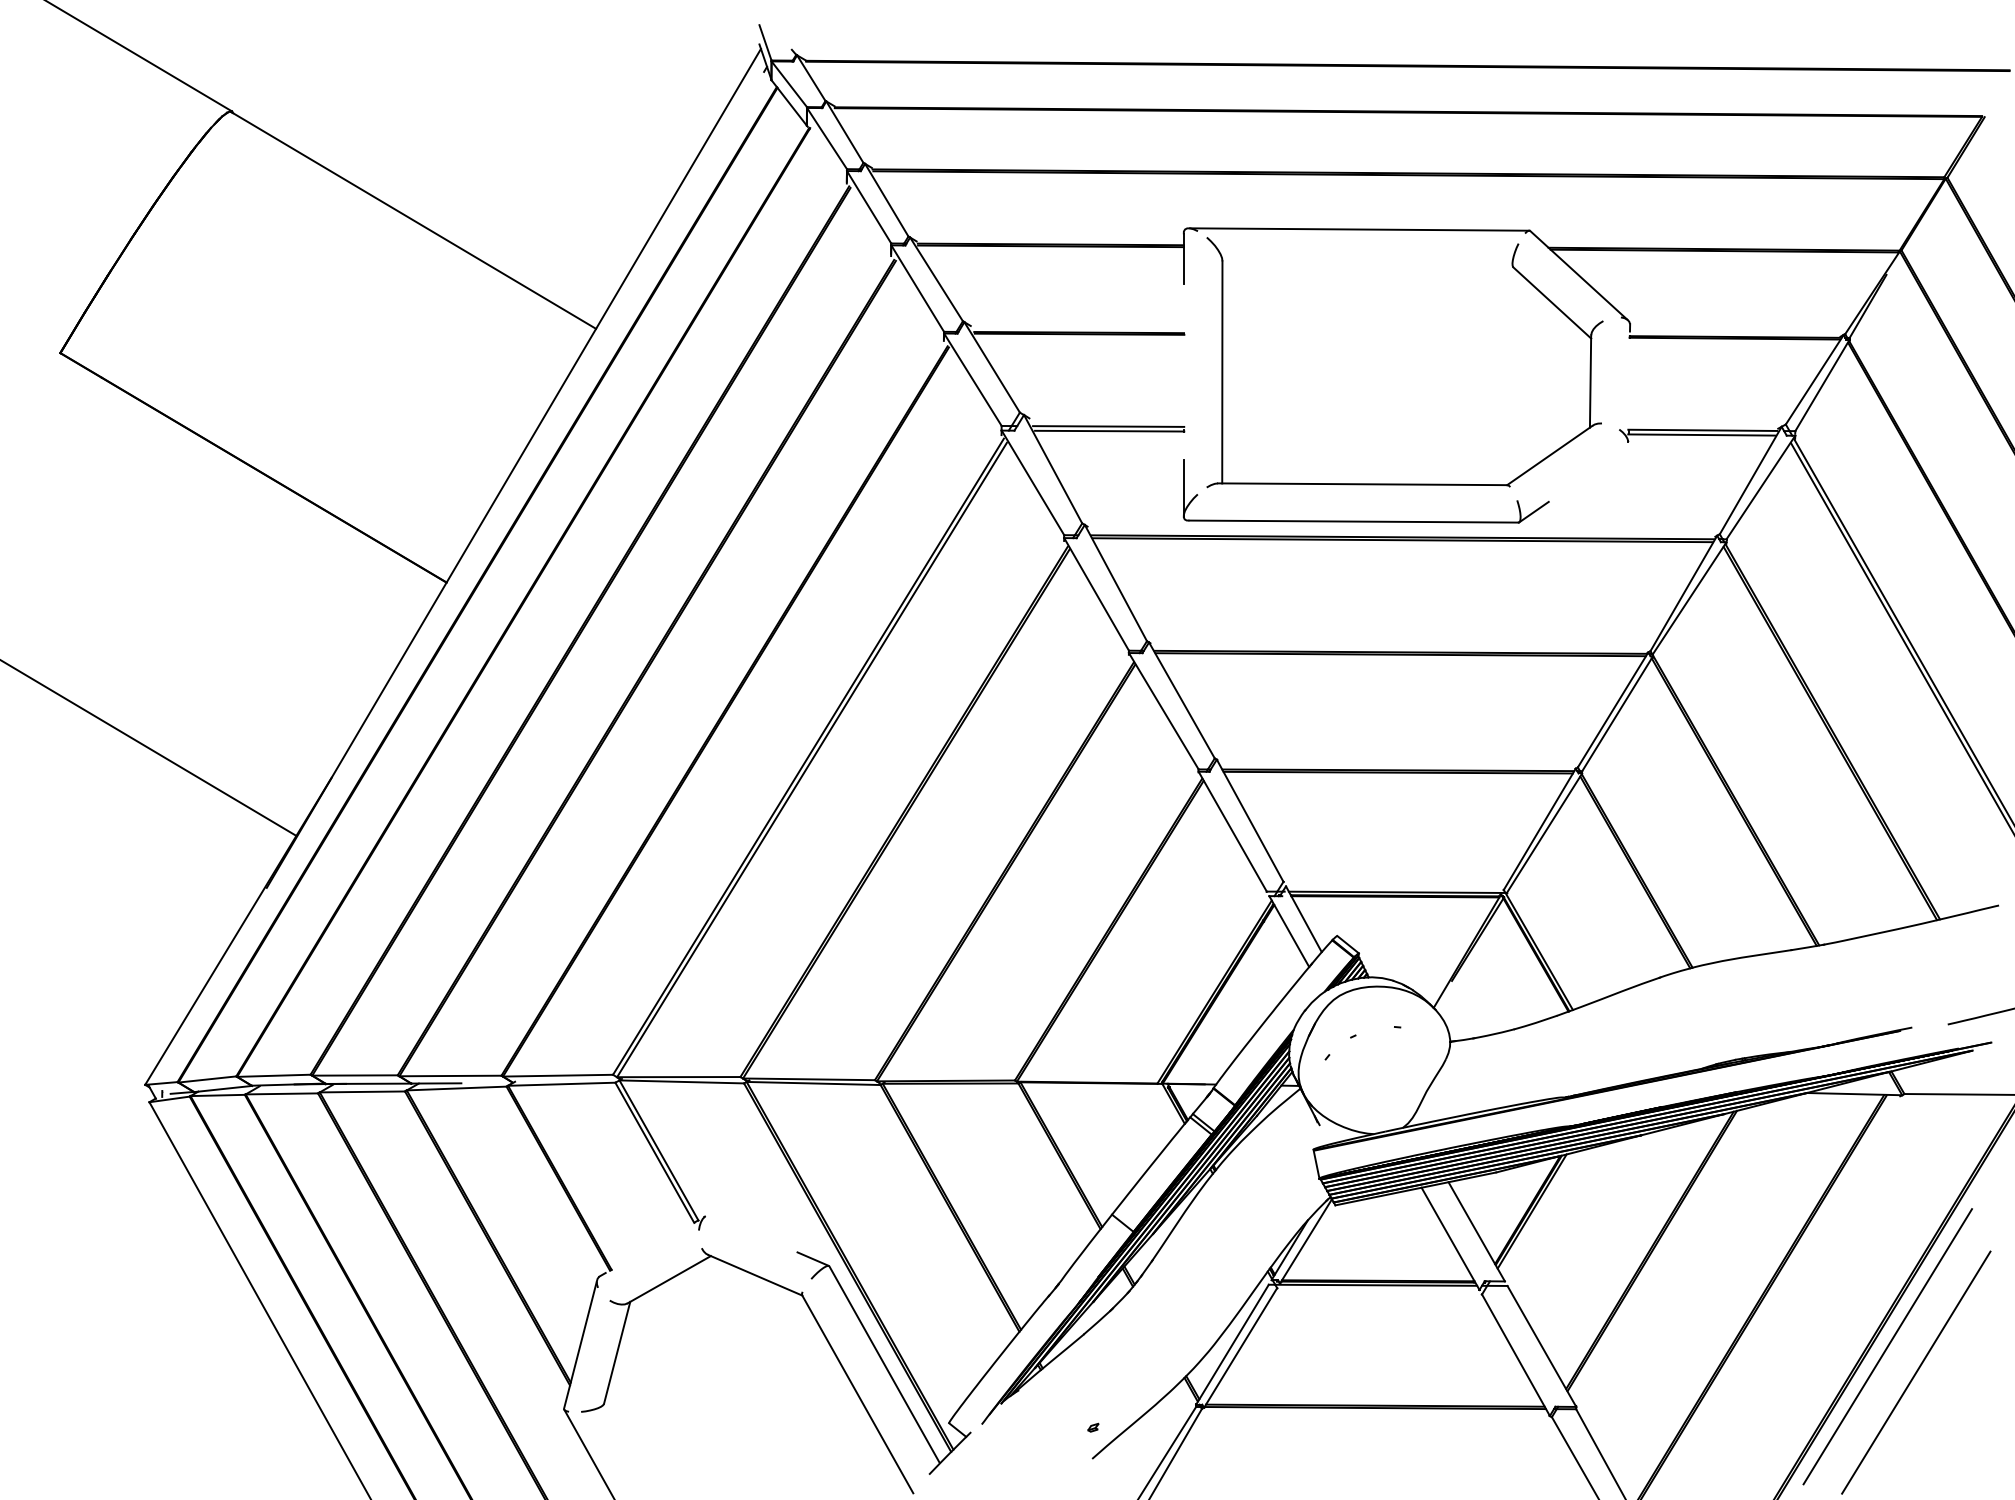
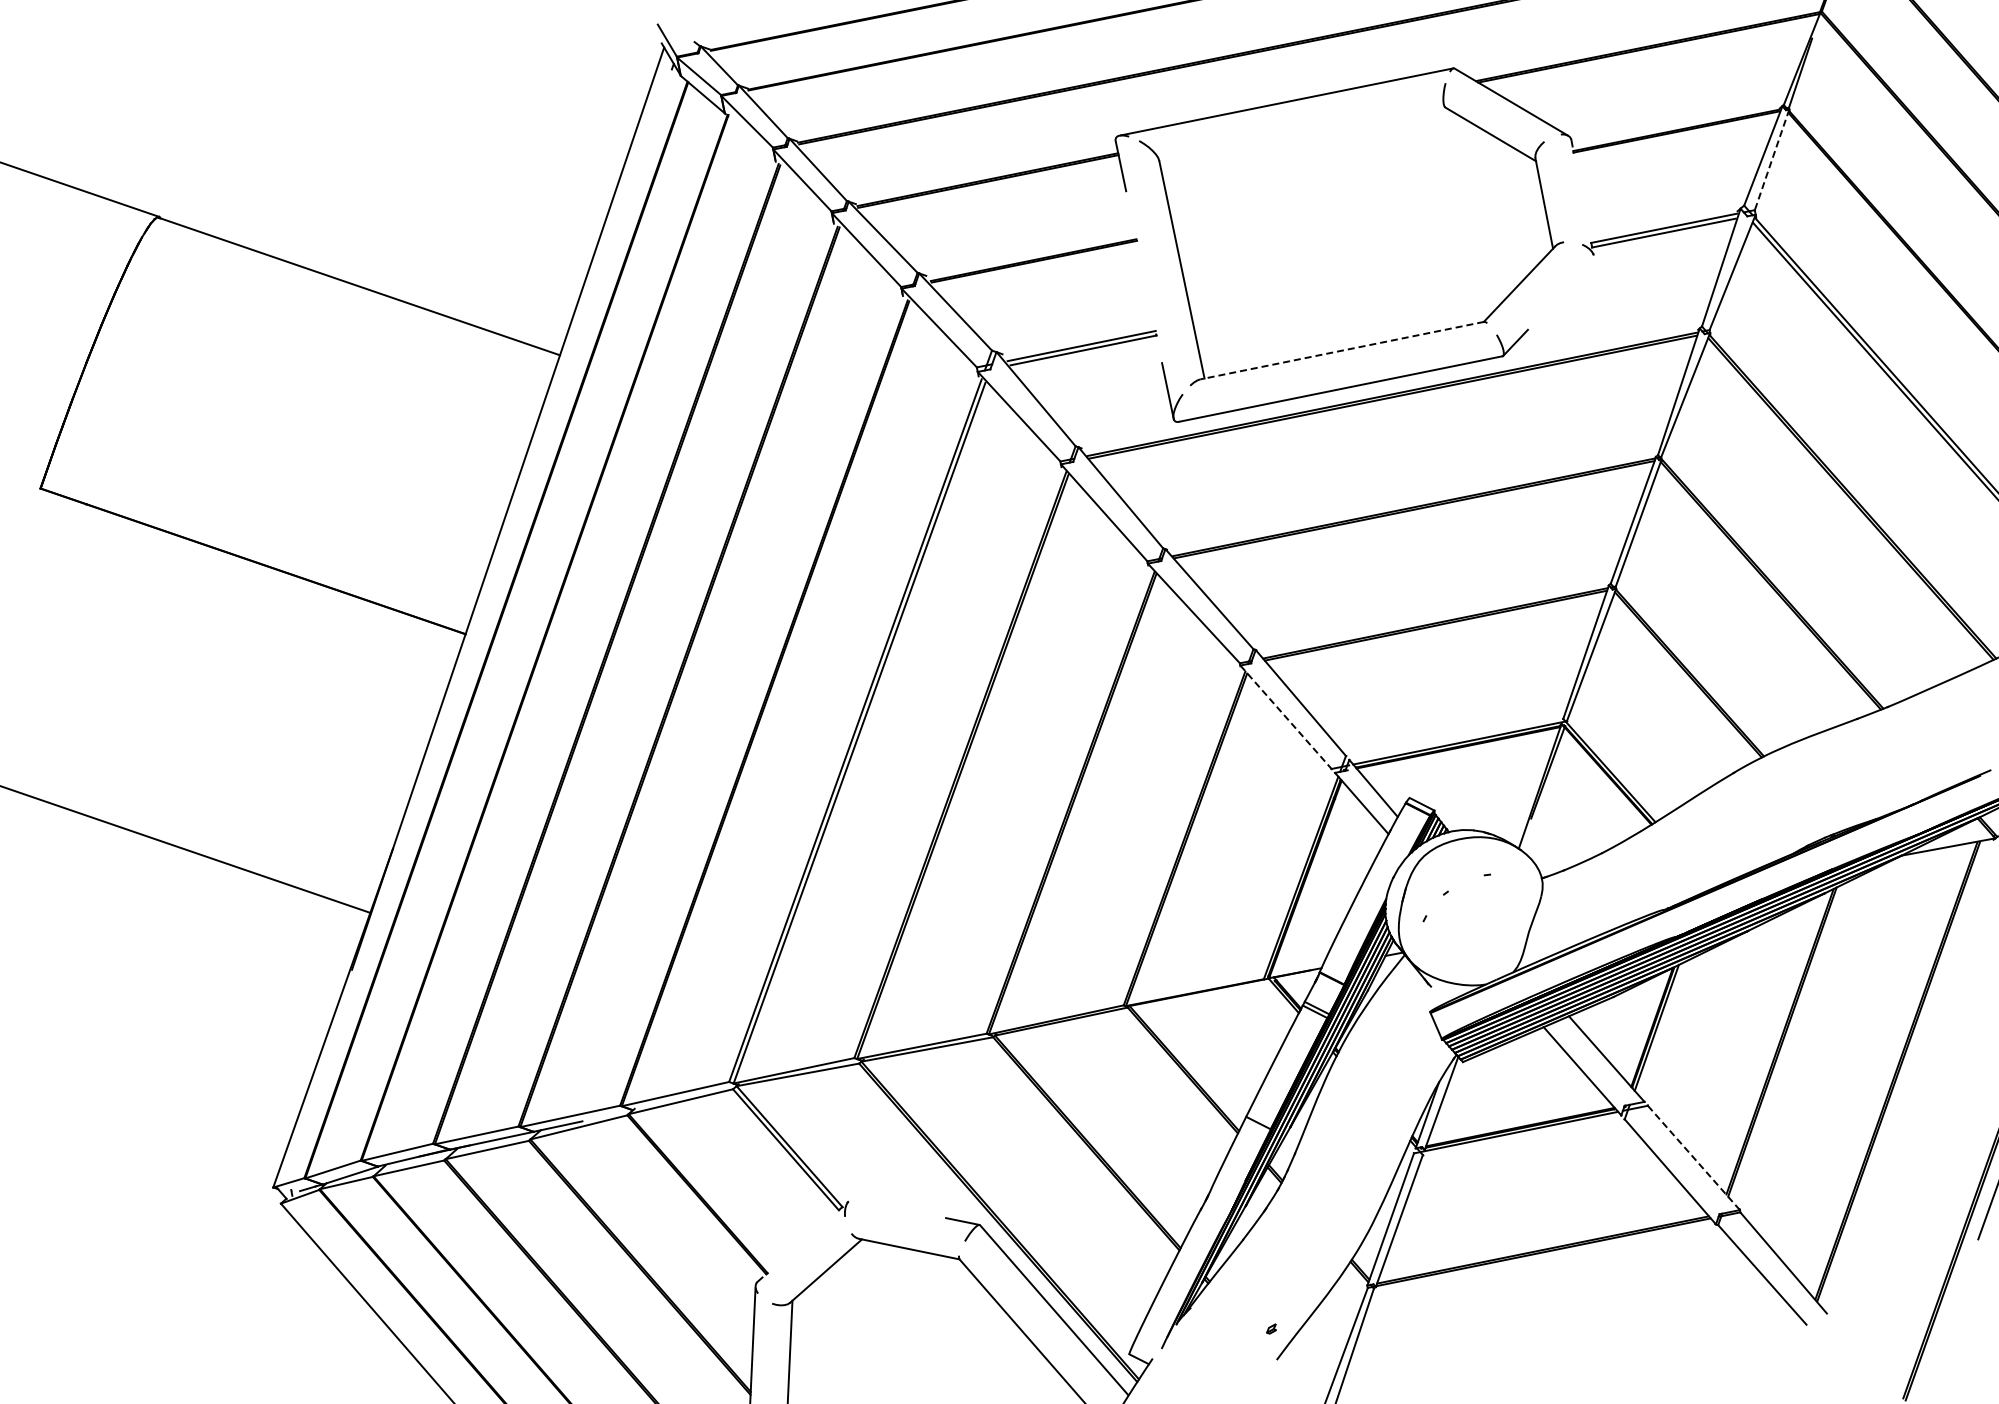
line: (1822, 385) -> (1772, 159), solid -> dashed
line: (1362, 484) -> (1342, 350), solid -> dashed
line: (1232, 831) -> (1285, 717), solid -> dashed
line: (1541, 1346) -> (1693, 1158), solid -> dashed

